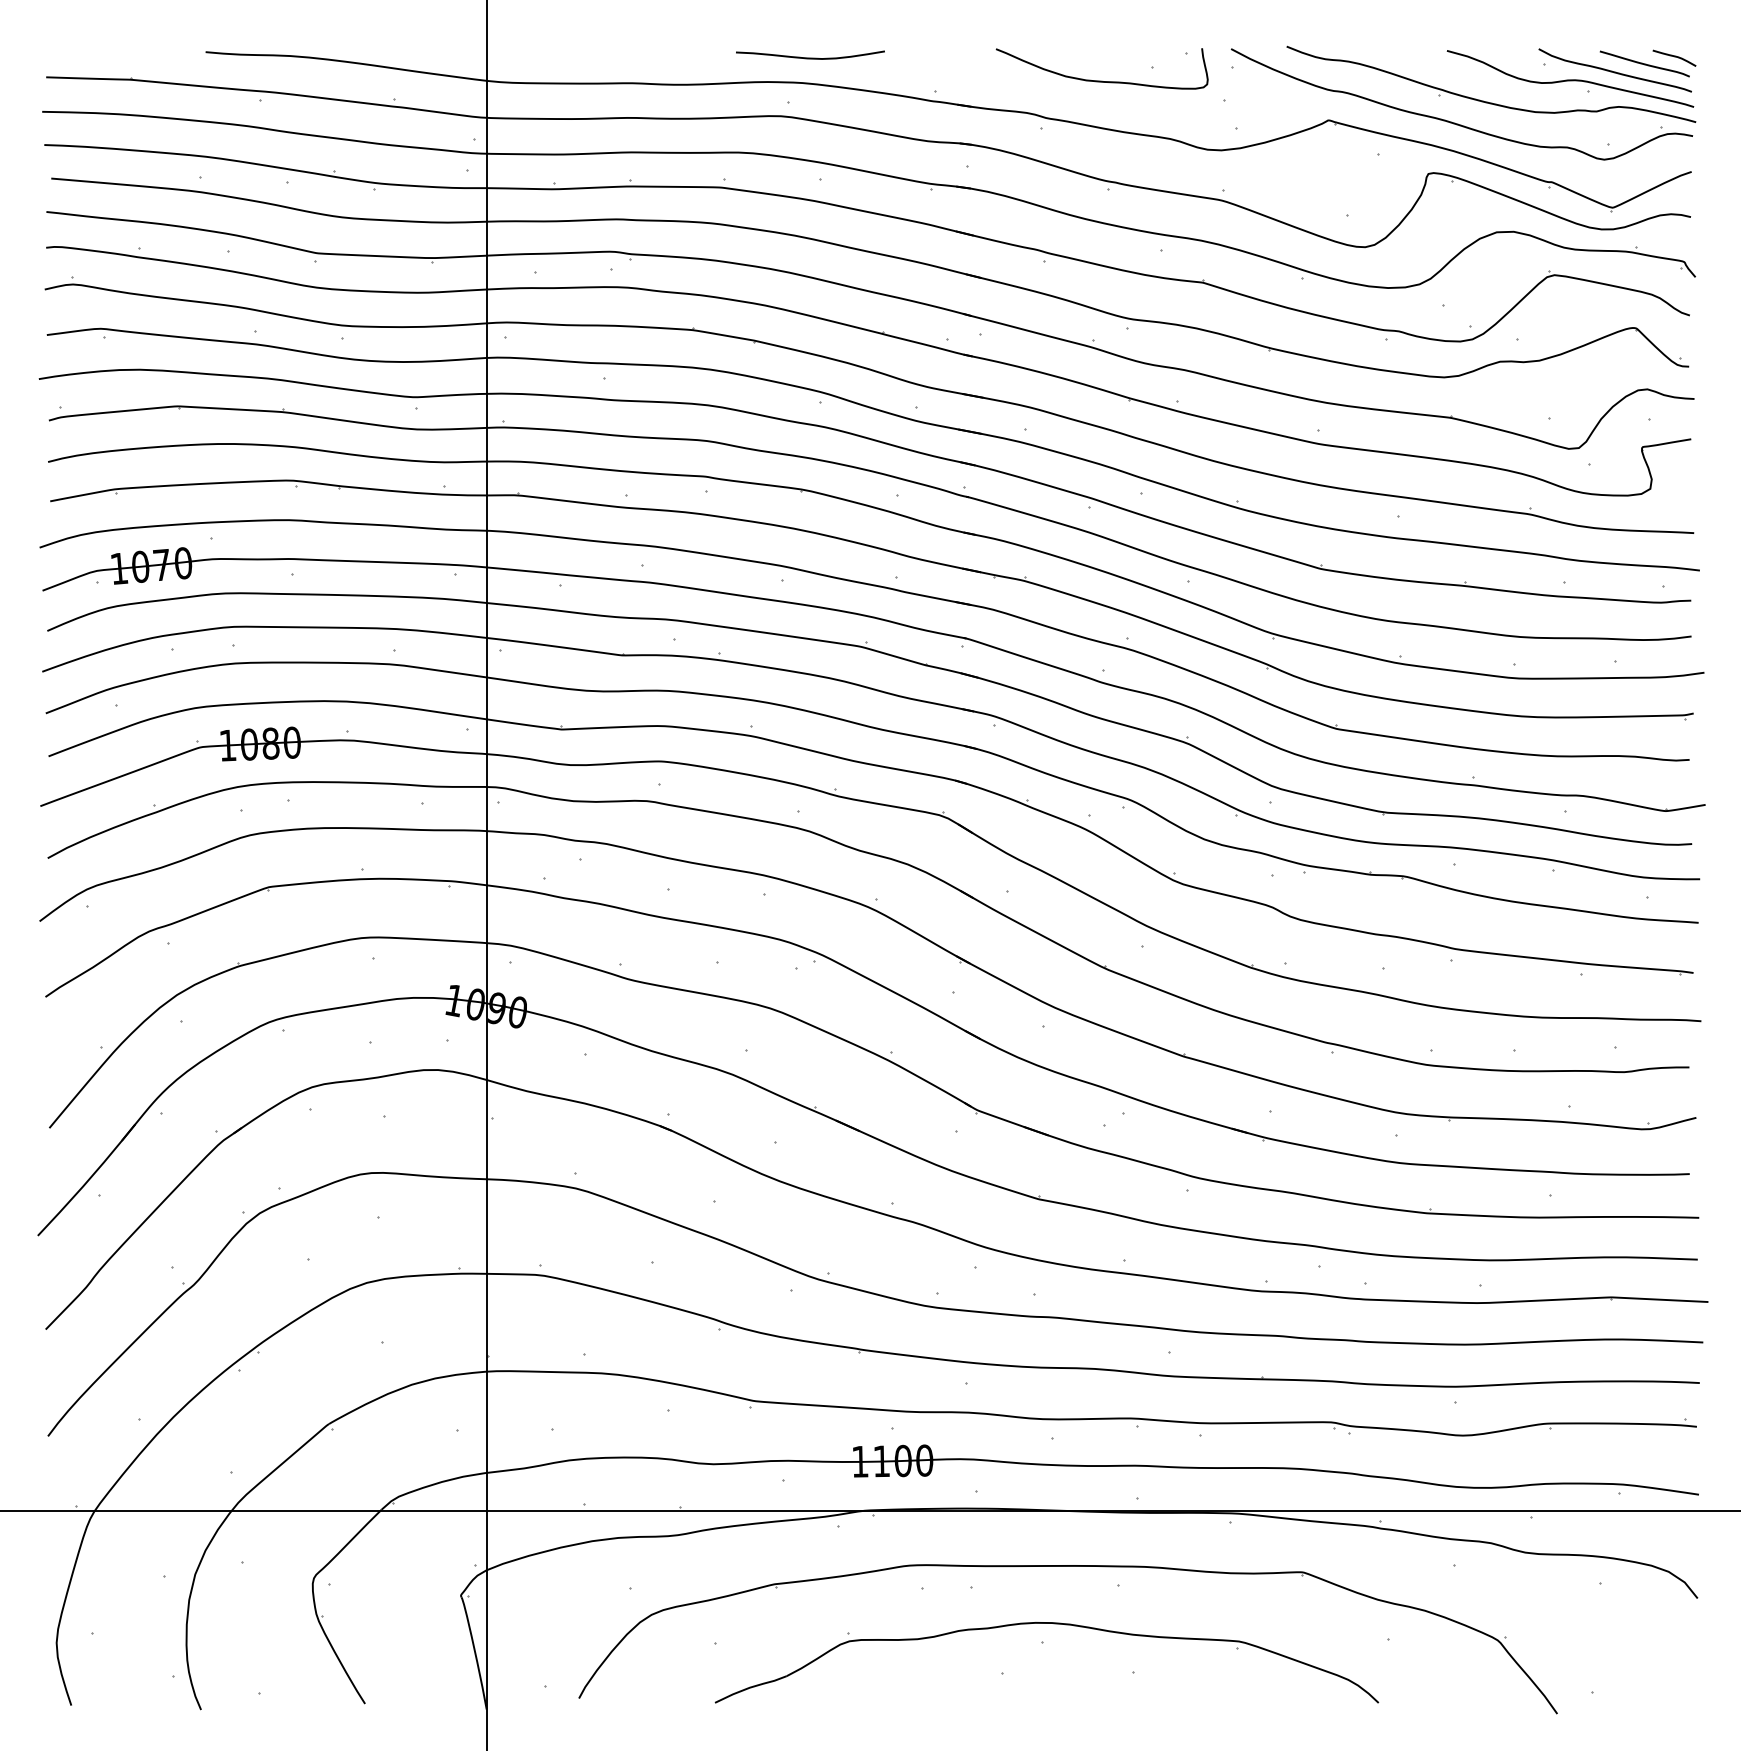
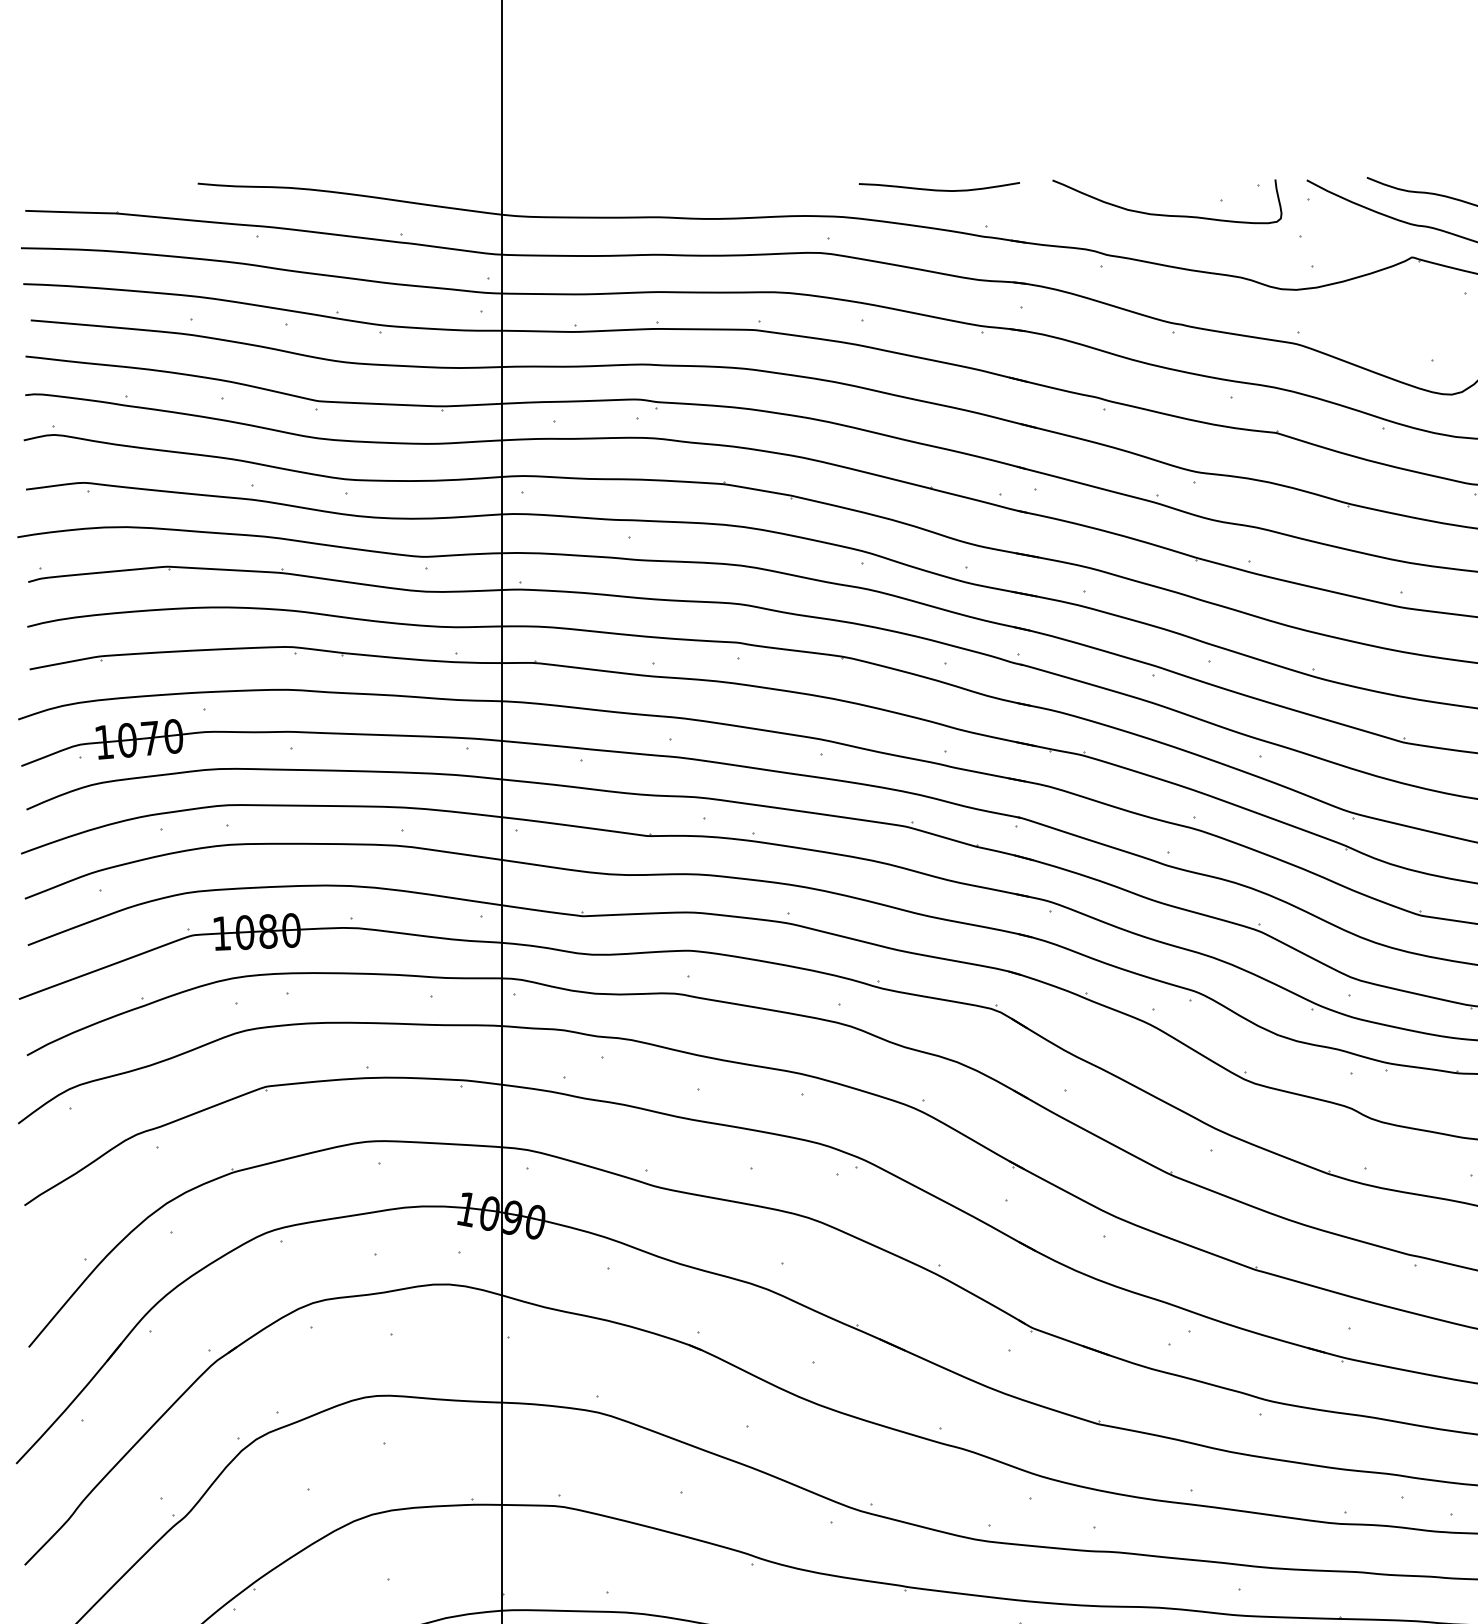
curve: (810, 57) -> (939, 189), moved

